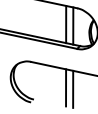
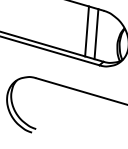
line: (66, 87) -> (81, 116), removed
line: (73, 88) -> (90, 118), removed

